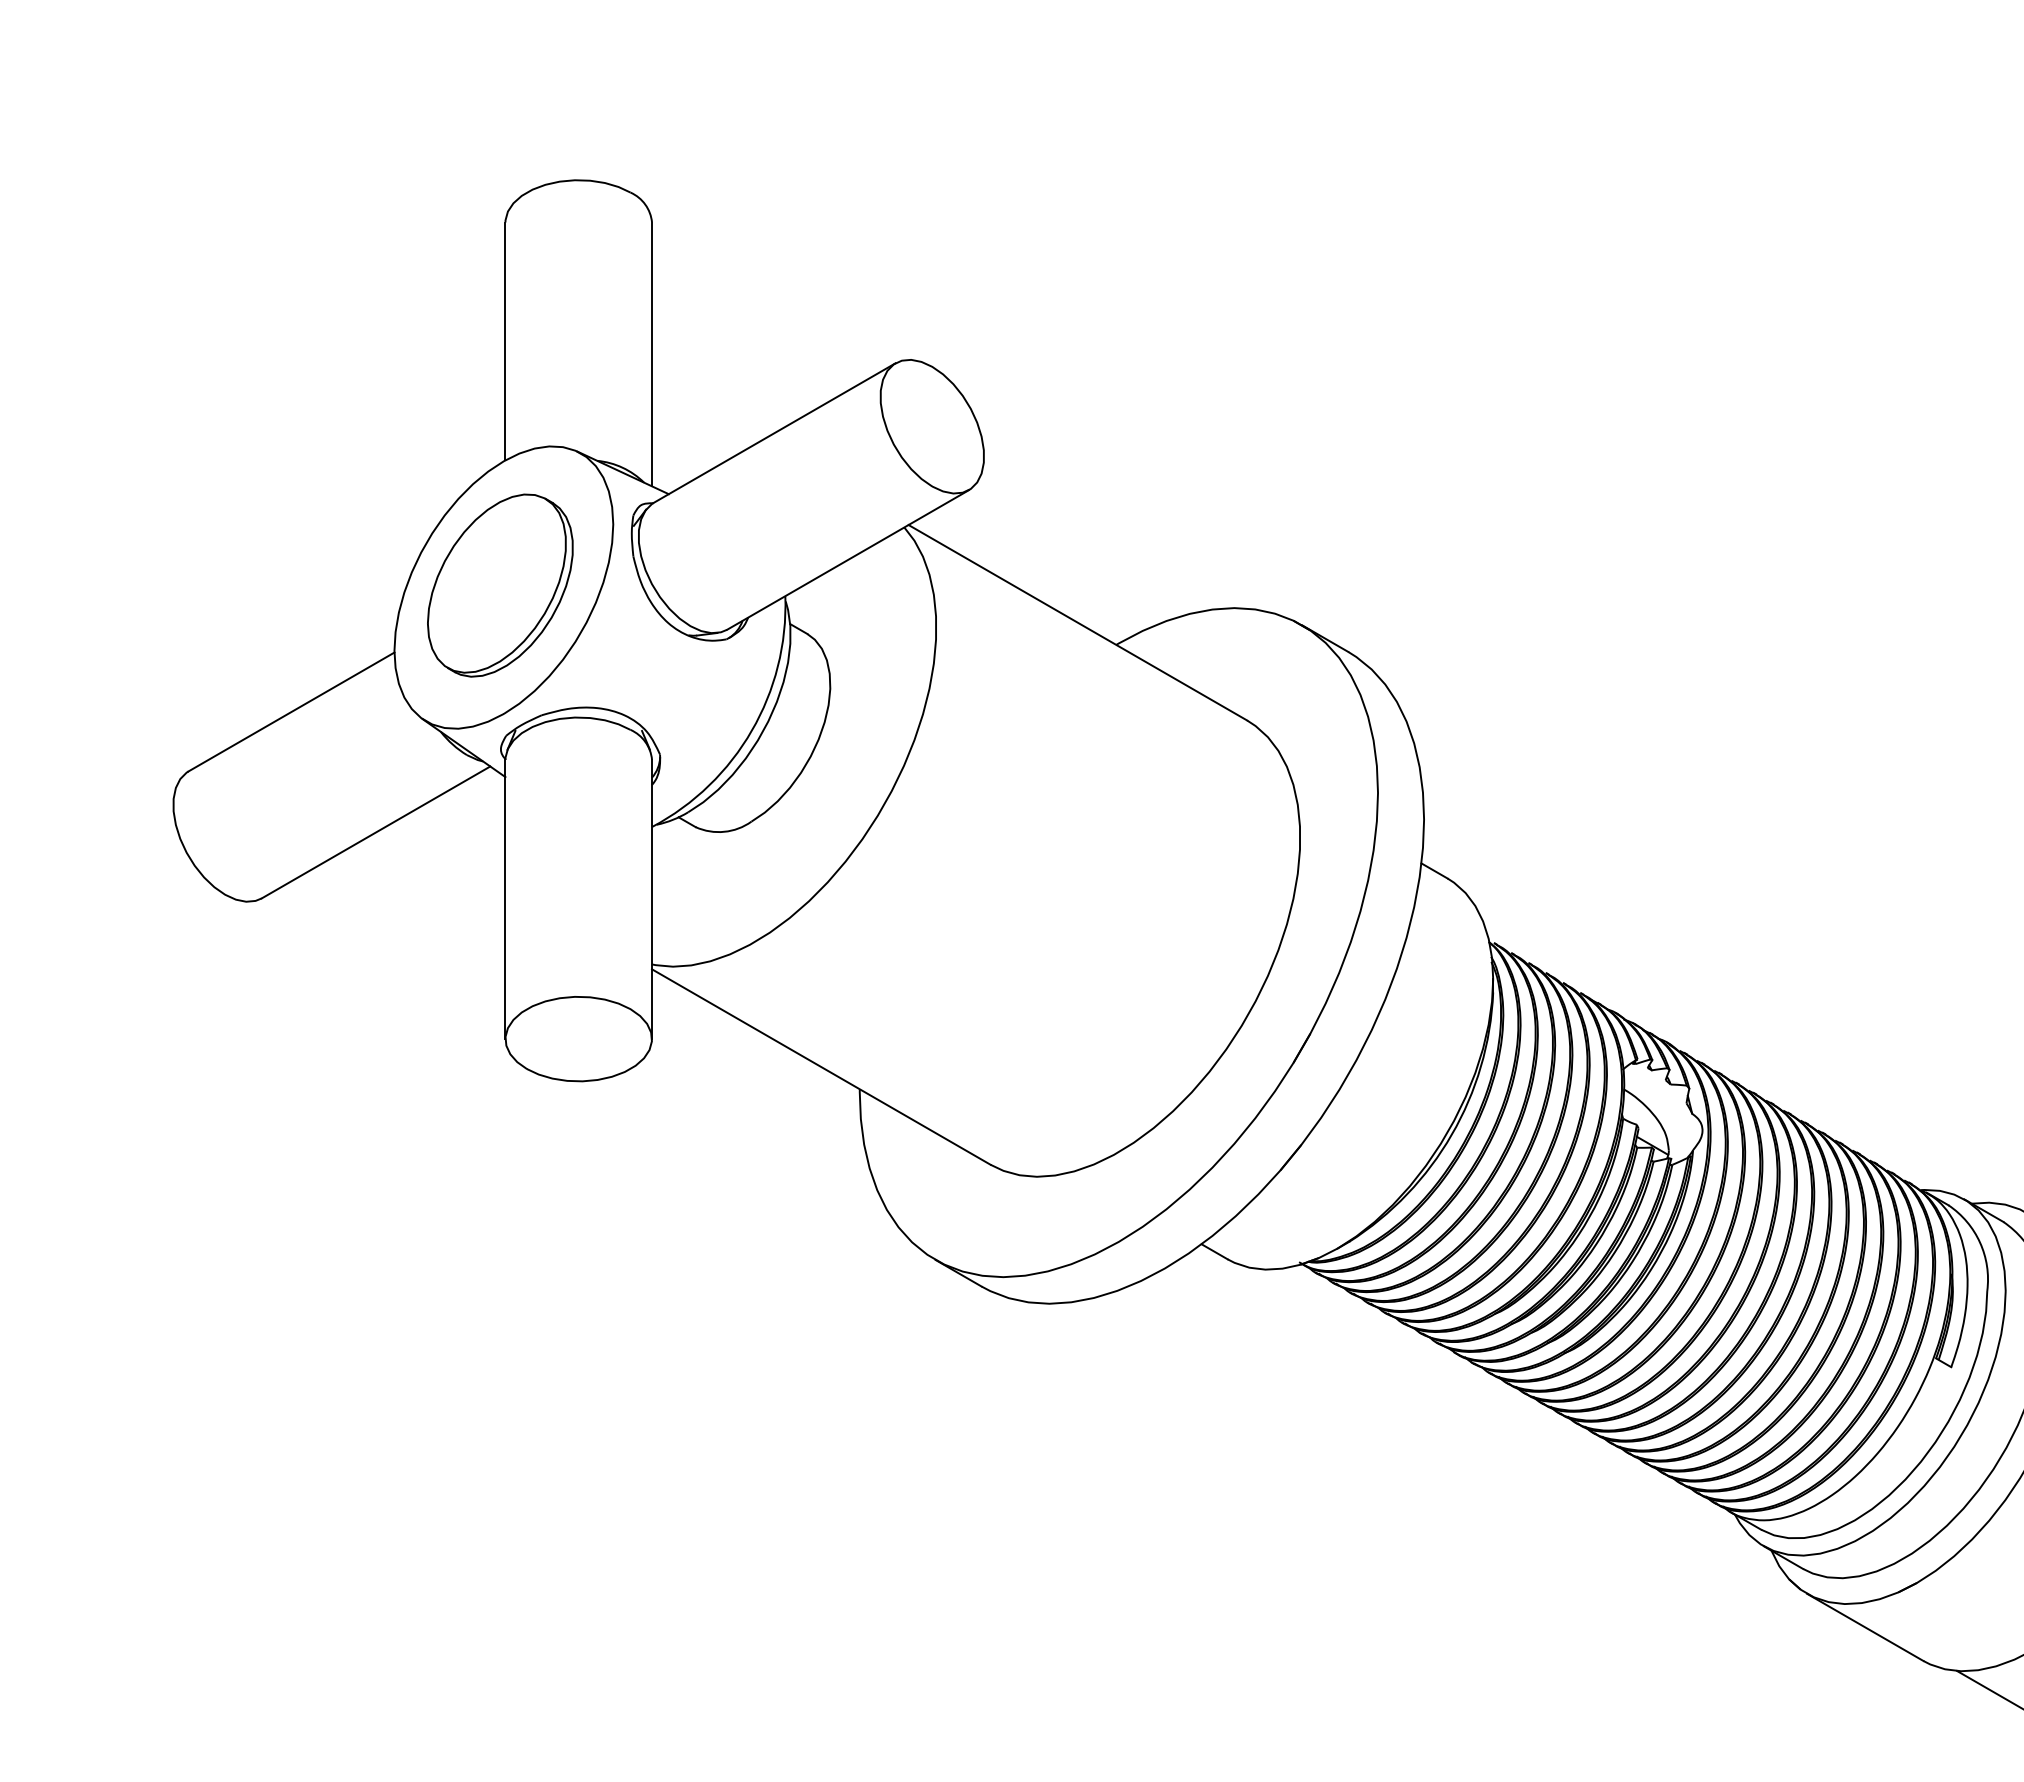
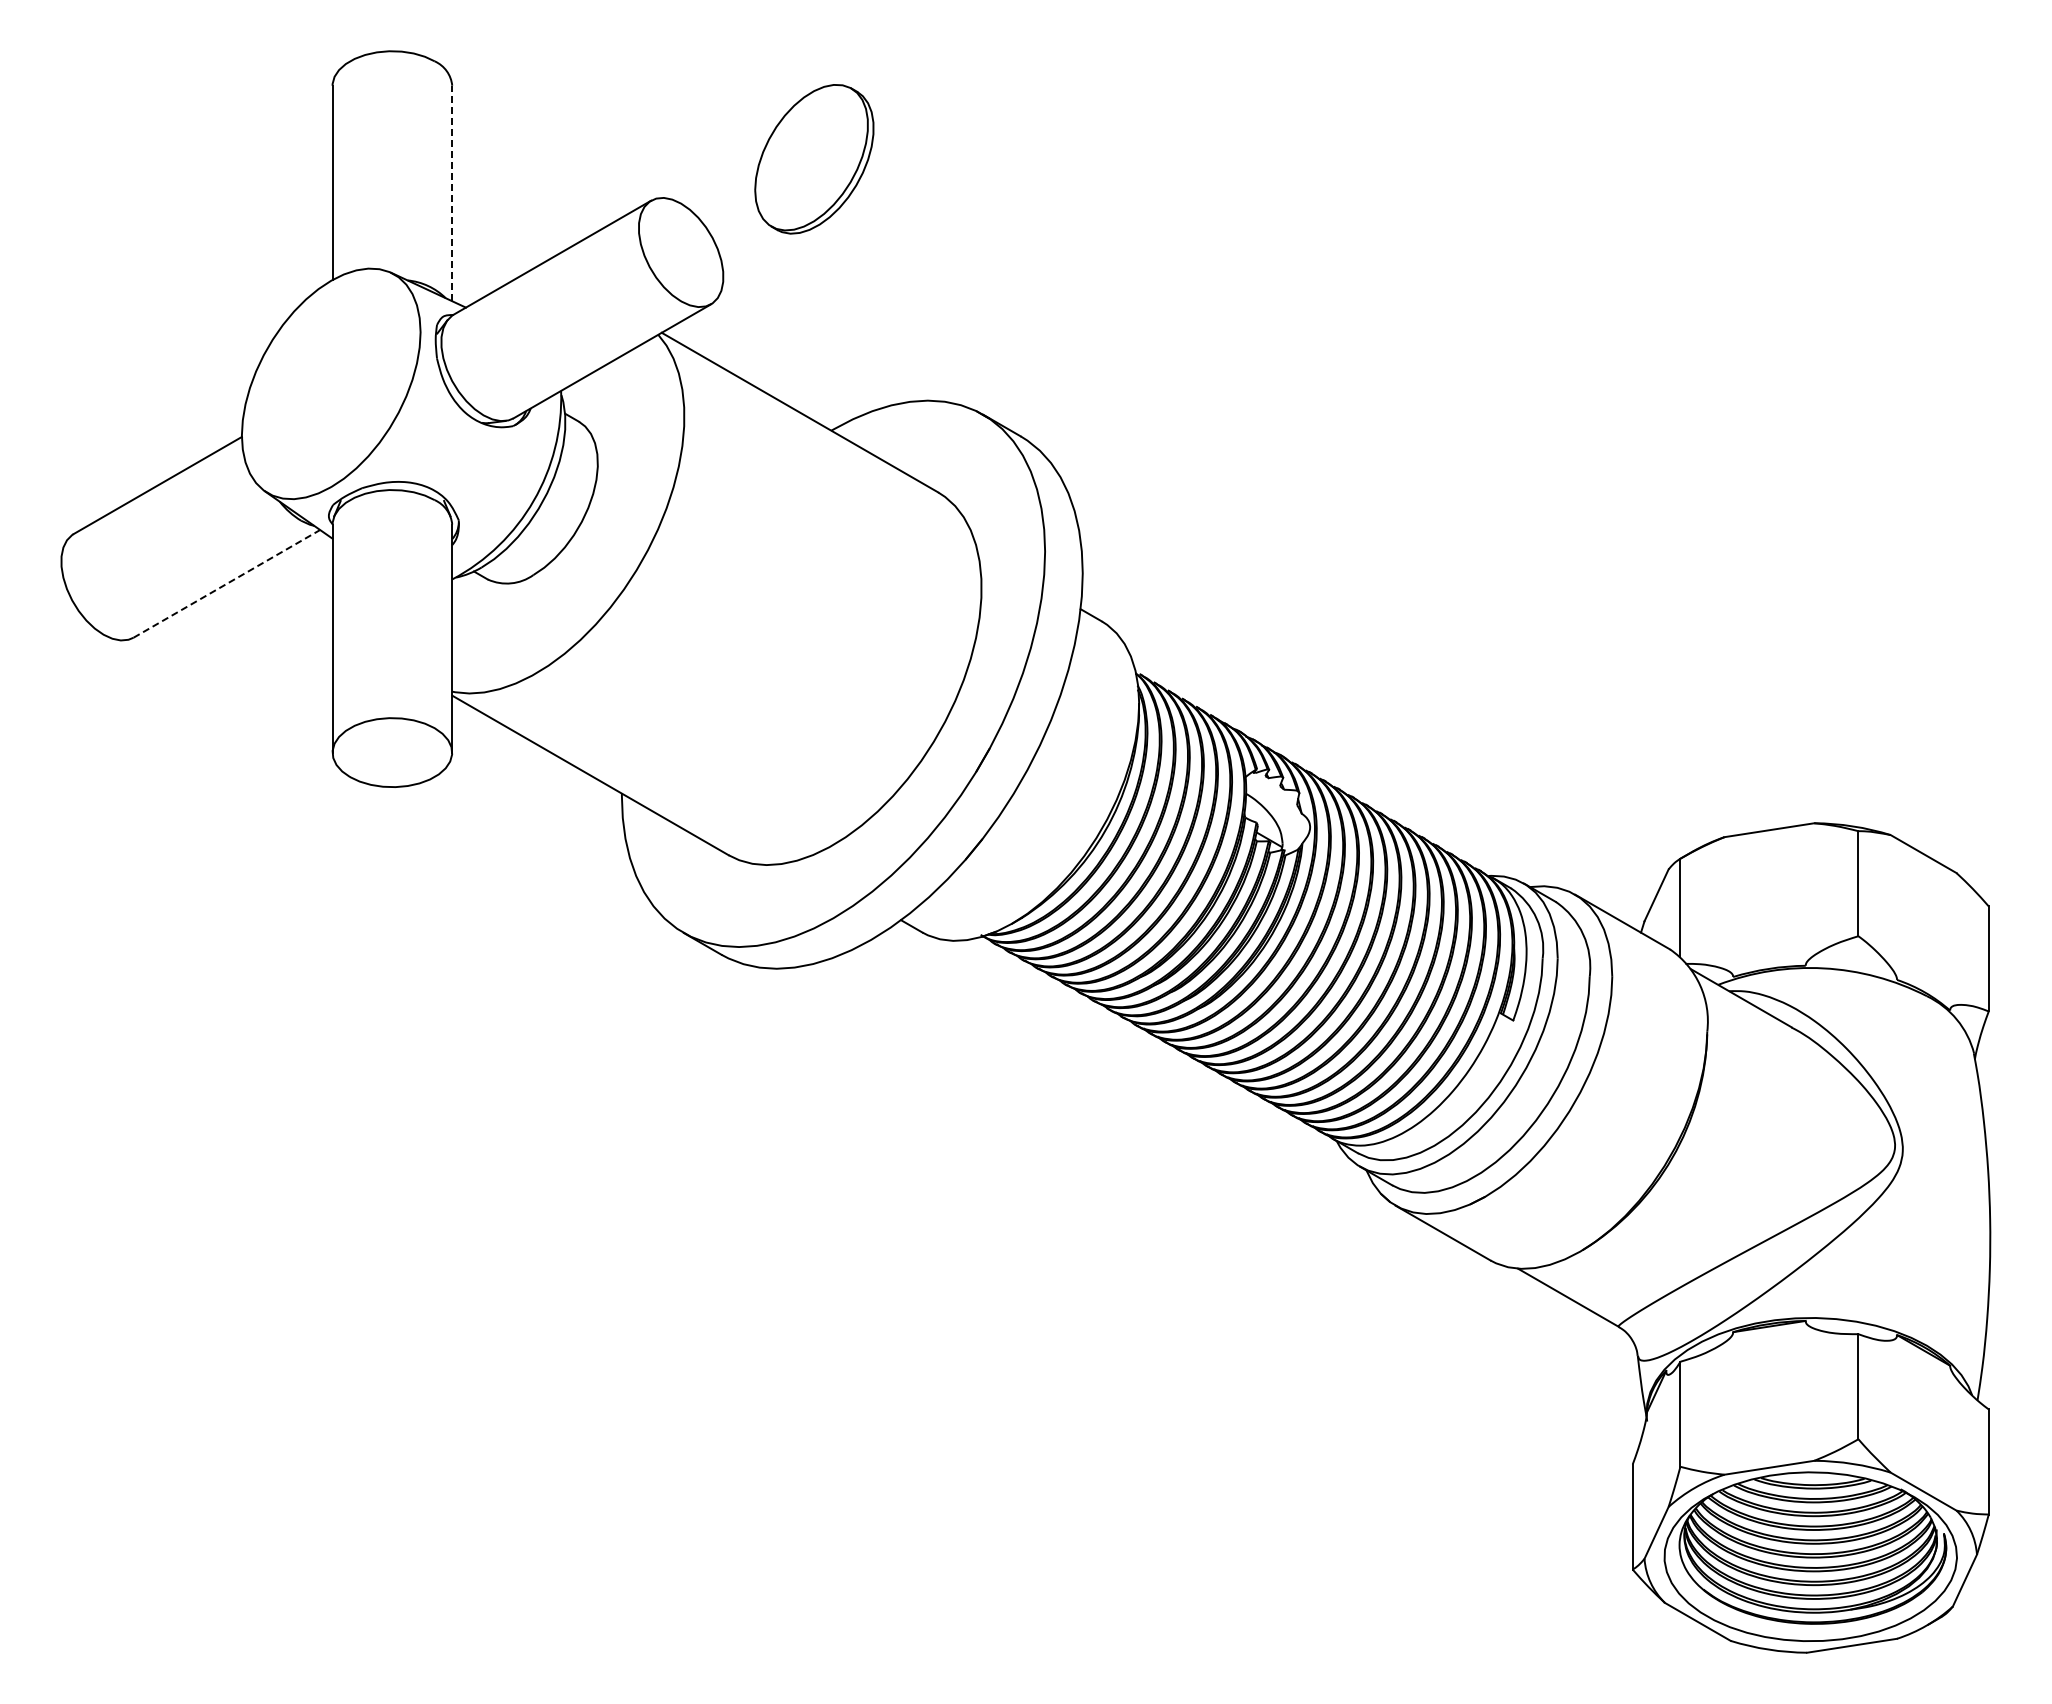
line: (652, 354) -> (452, 193), solid -> dashed
part: (500, 585) -> (814, 159), moved
line: (375, 831) -> (226, 583), solid -> dashed

